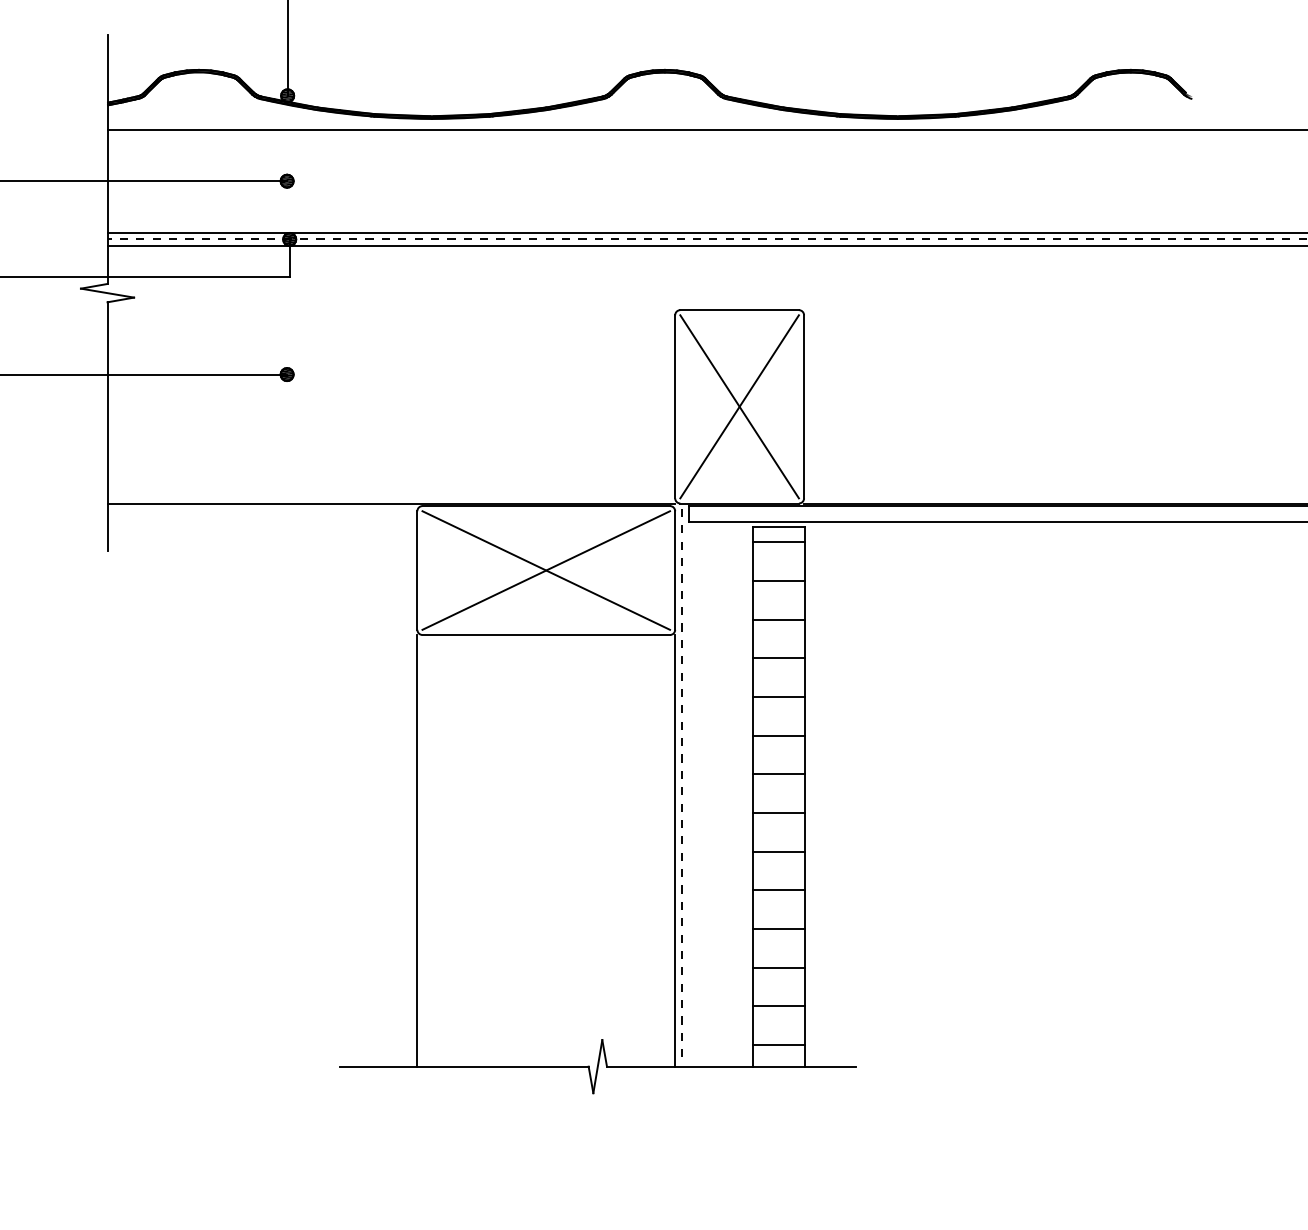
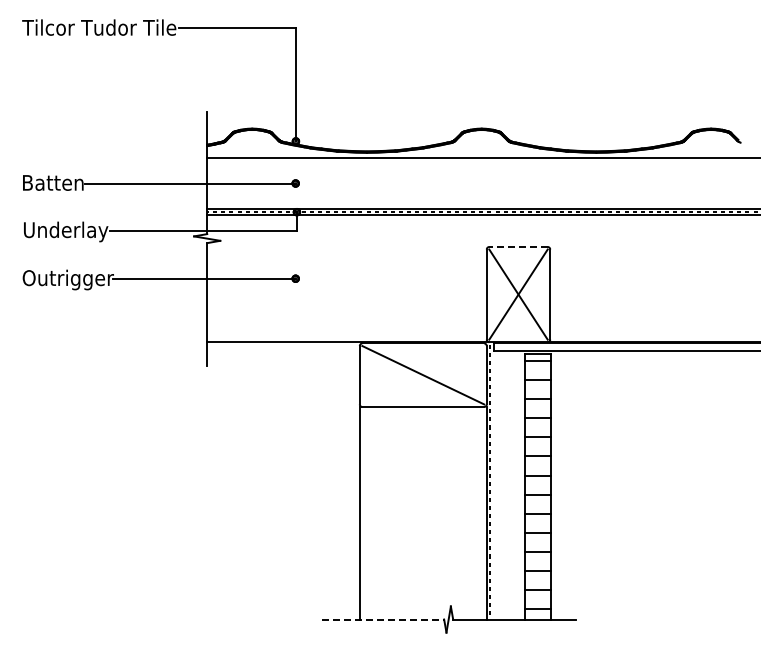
line: (739, 309) -> (518, 246), solid -> dashed
line: (546, 571) -> (423, 375), removed
line: (465, 1066) -> (383, 619), solid -> dashed

